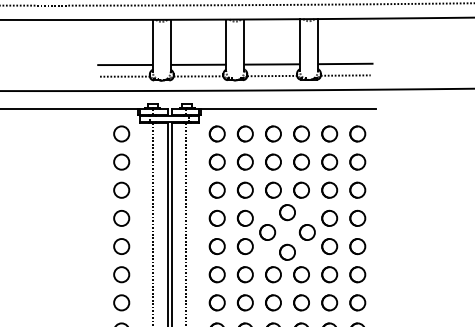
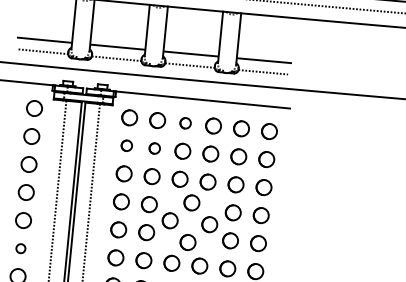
circle: (273, 133) -> (185, 122), size x0.7
circle: (216, 161) -> (126, 145), size x0.7
circle: (244, 161) -> (154, 147), size x0.7
circle: (121, 274) -> (20, 248), size x0.6

